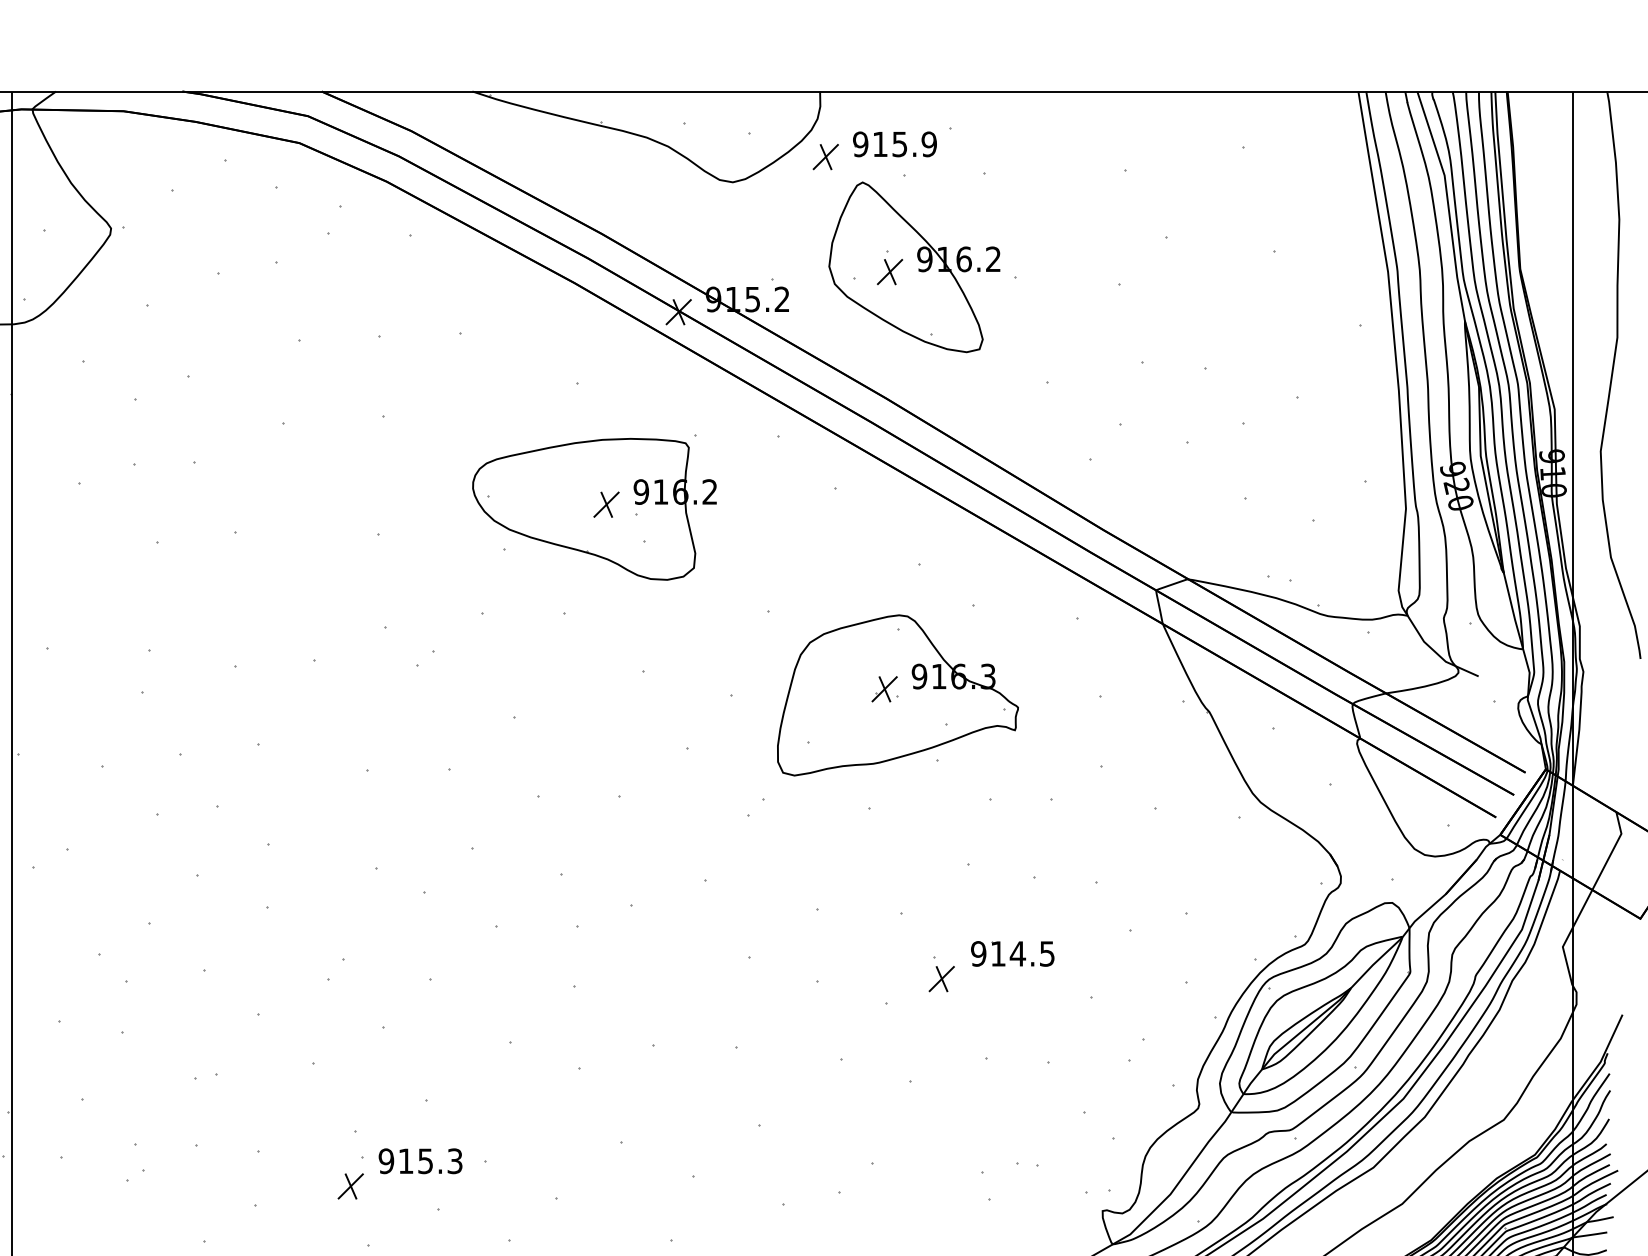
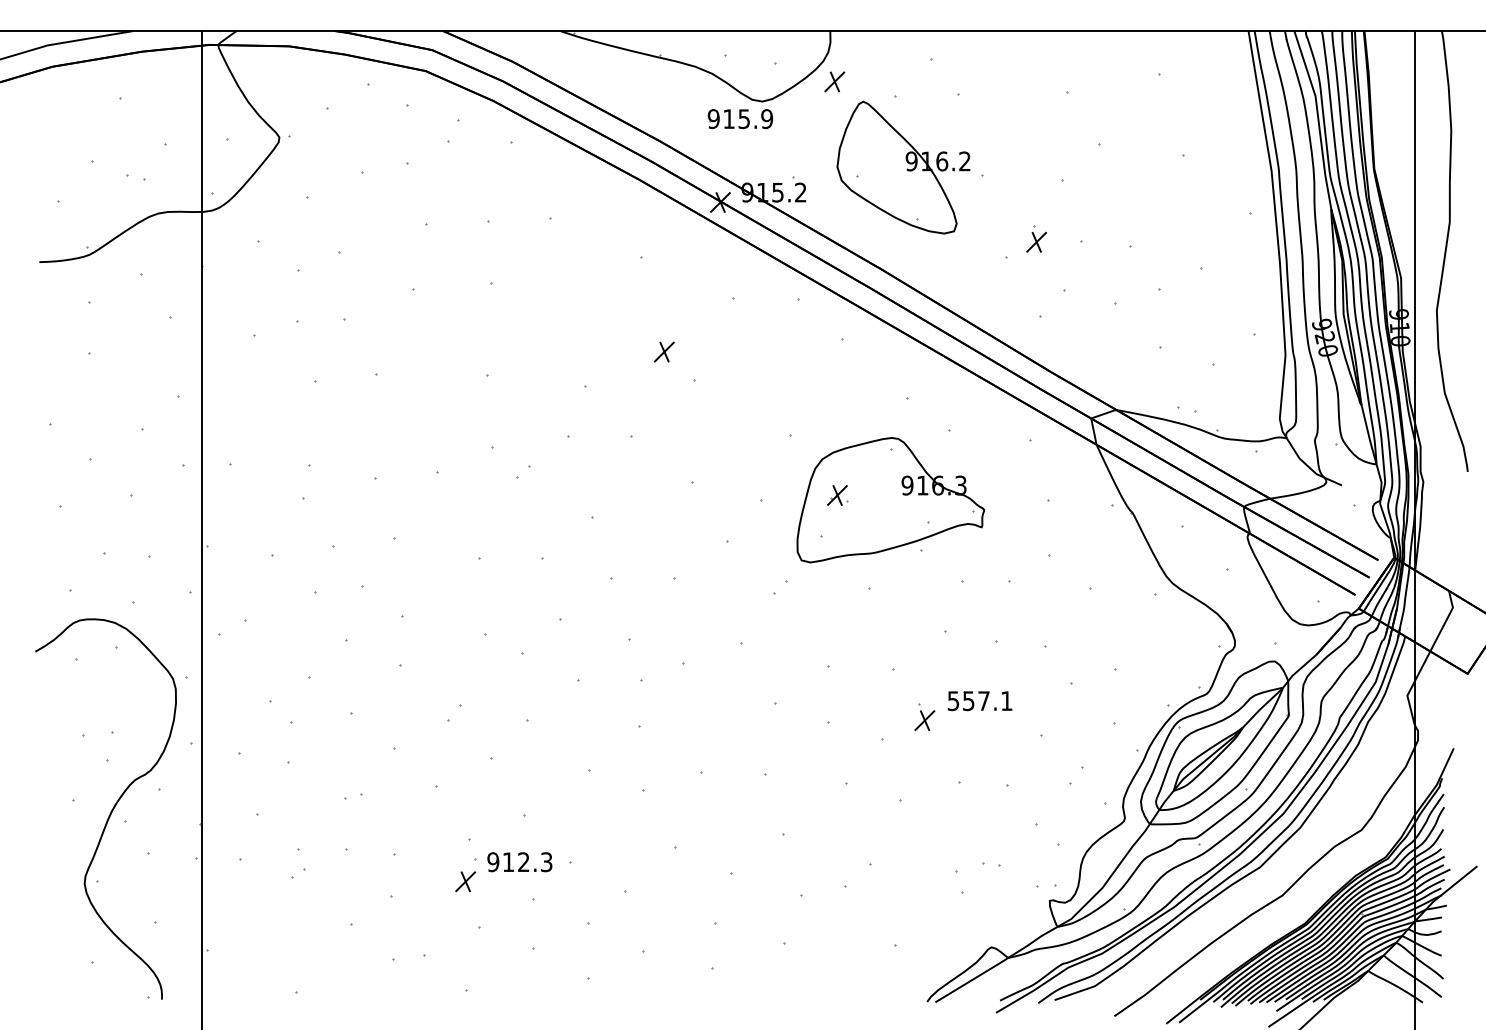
part: (895, 144) -> (740, 119), moved
part: (889, 267) -> (1036, 238), moved
part: (593, 509) -> (654, 355), removed
part: (884, 689) -> (837, 495), moved
text: (1012, 954) -> (979, 701), 914.5 -> 557.1
text: (425, 1161) -> (523, 862), 915.3 -> 912.3

